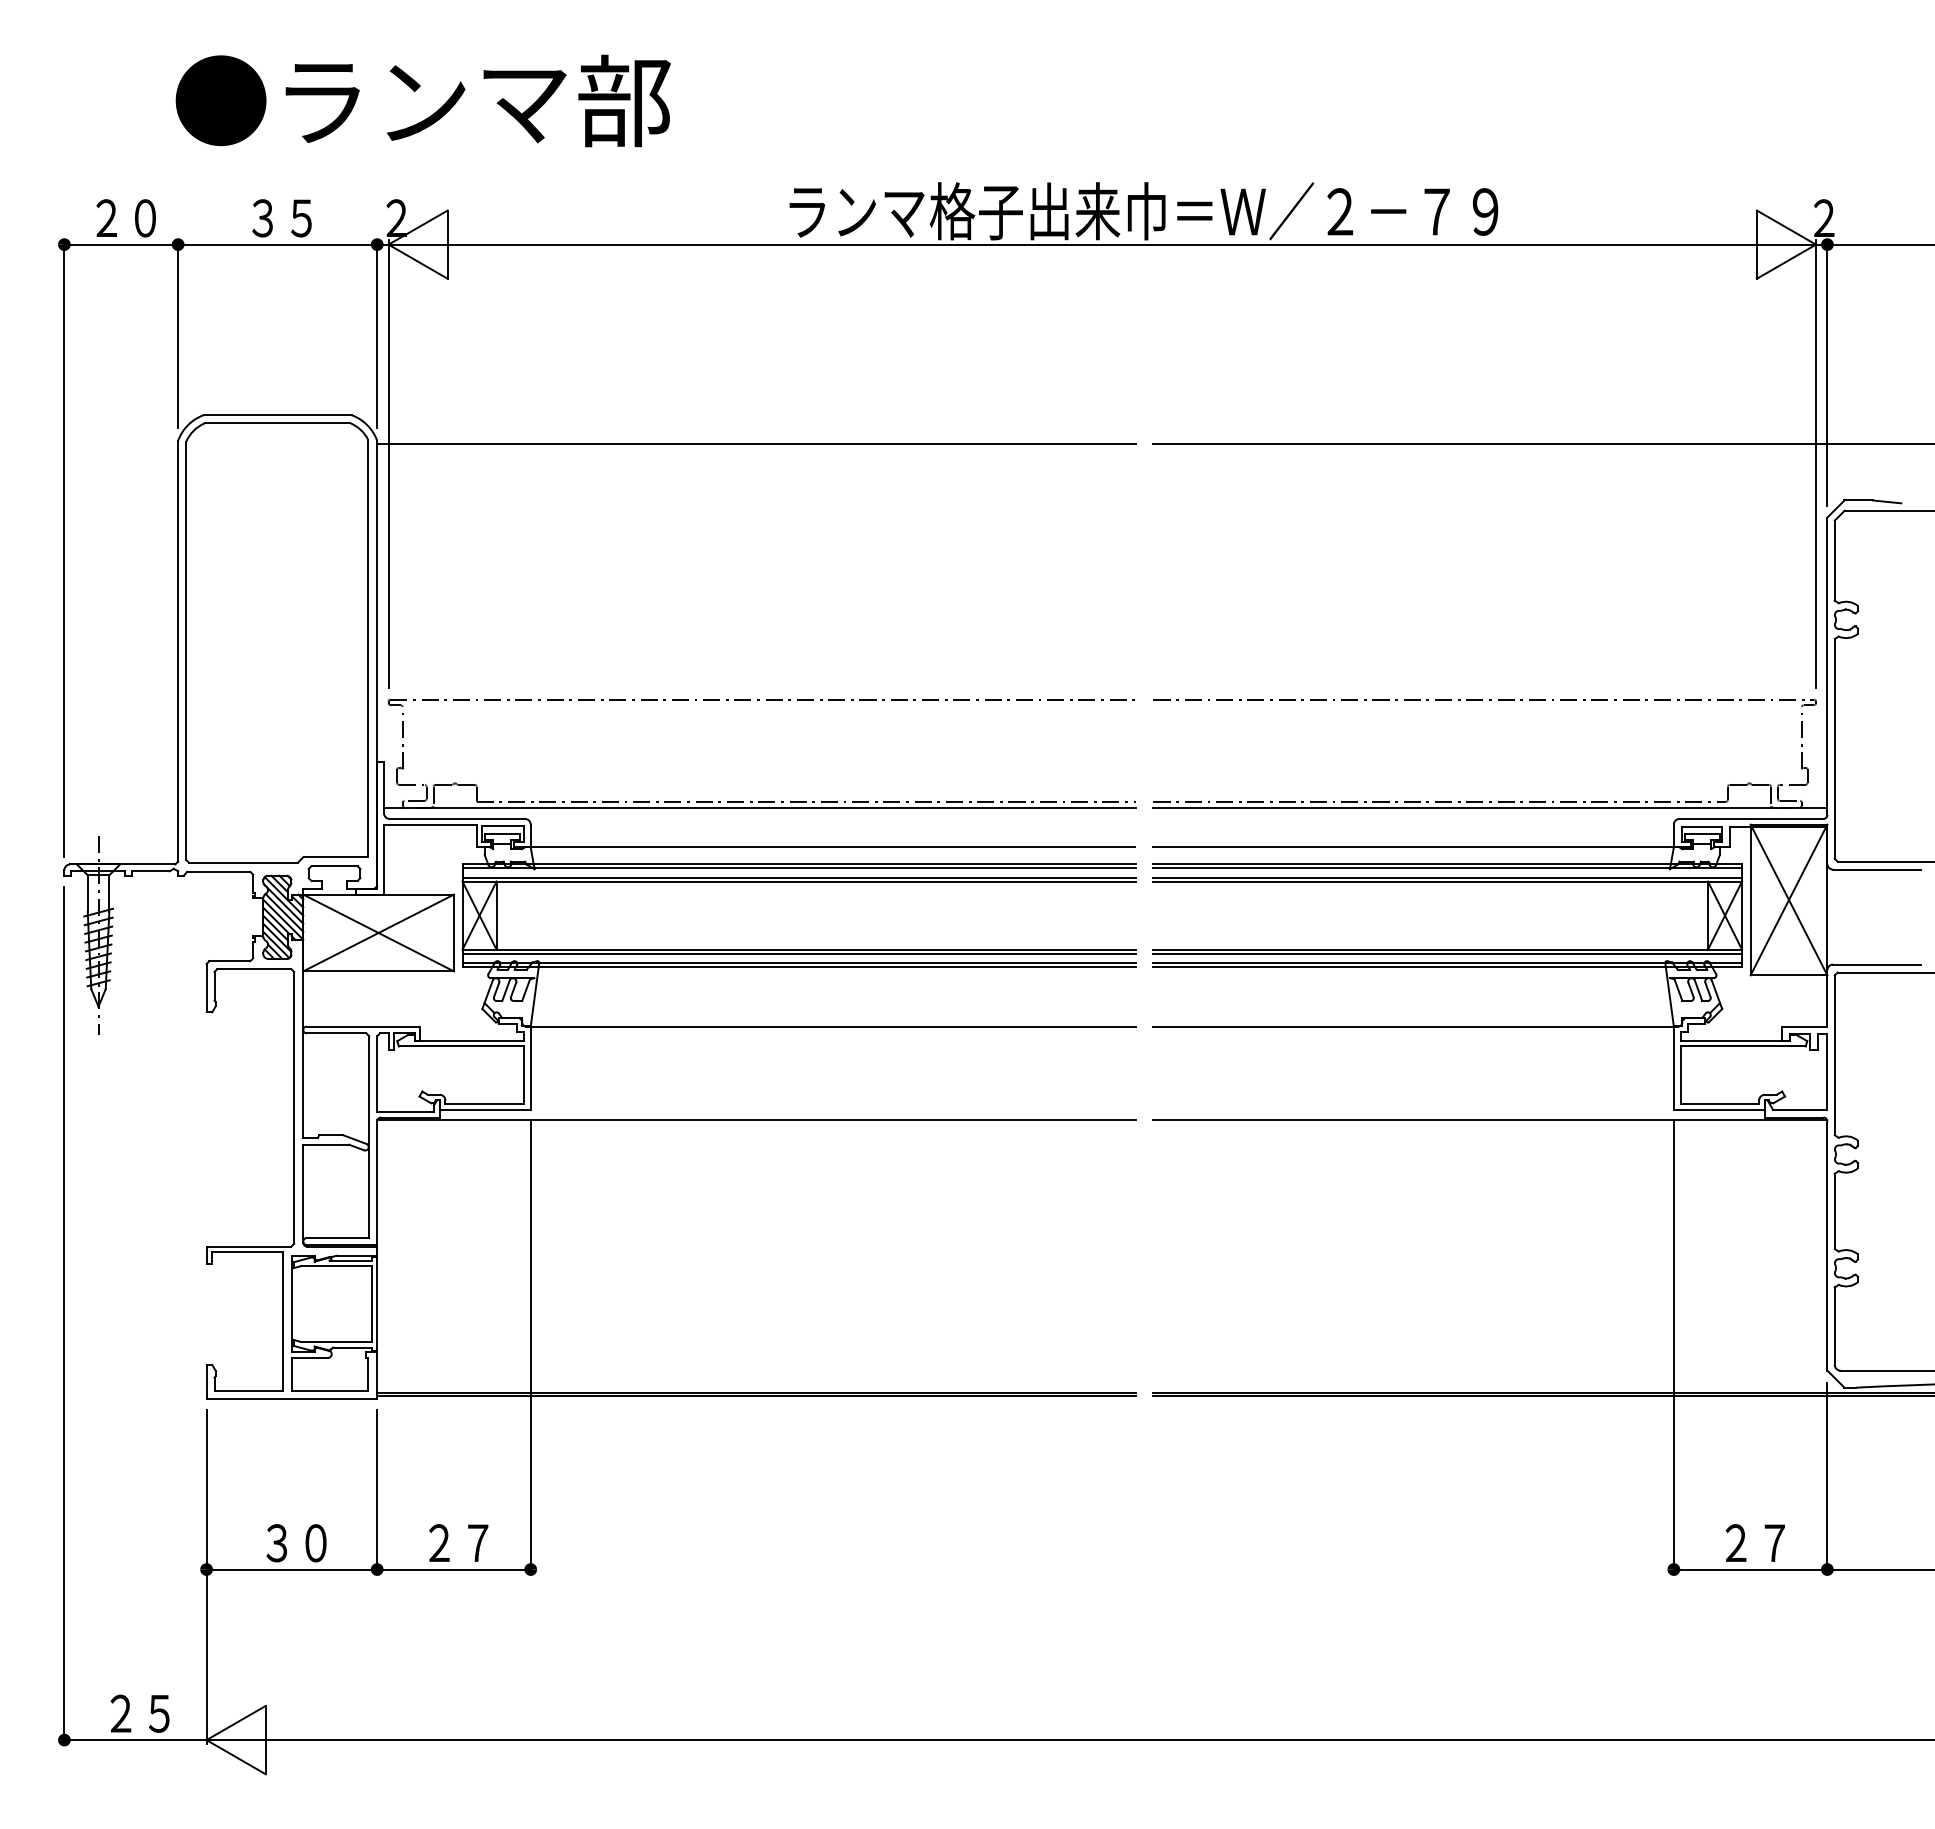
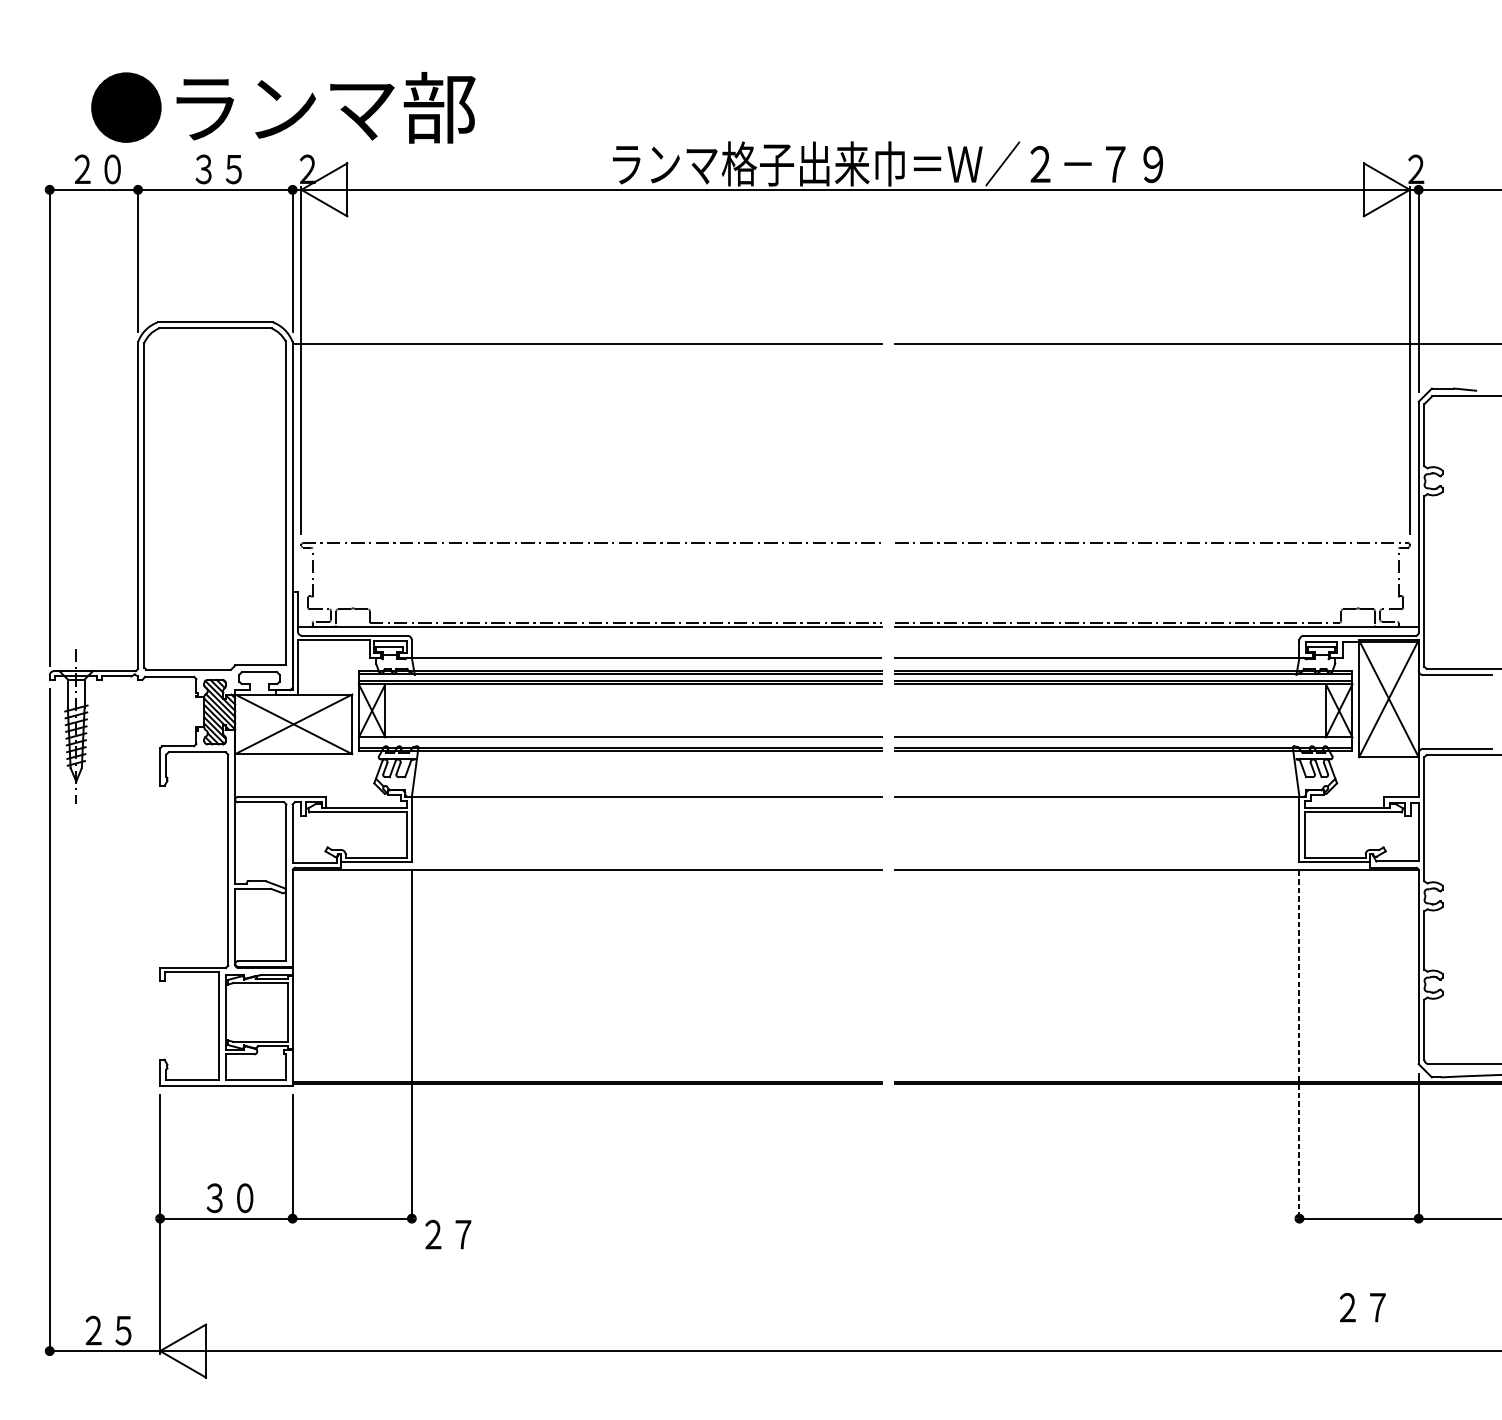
text: (422, 100) -> (282, 107), moved
line: (799, 953) -> (620, 740), removed
line: (1447, 953) -> (1123, 740), removed
line: (1673, 1348) -> (1299, 1047), solid -> dashed
text: (458, 1542) -> (448, 1234), moved
text: (1754, 1542) -> (1362, 1307), moved

